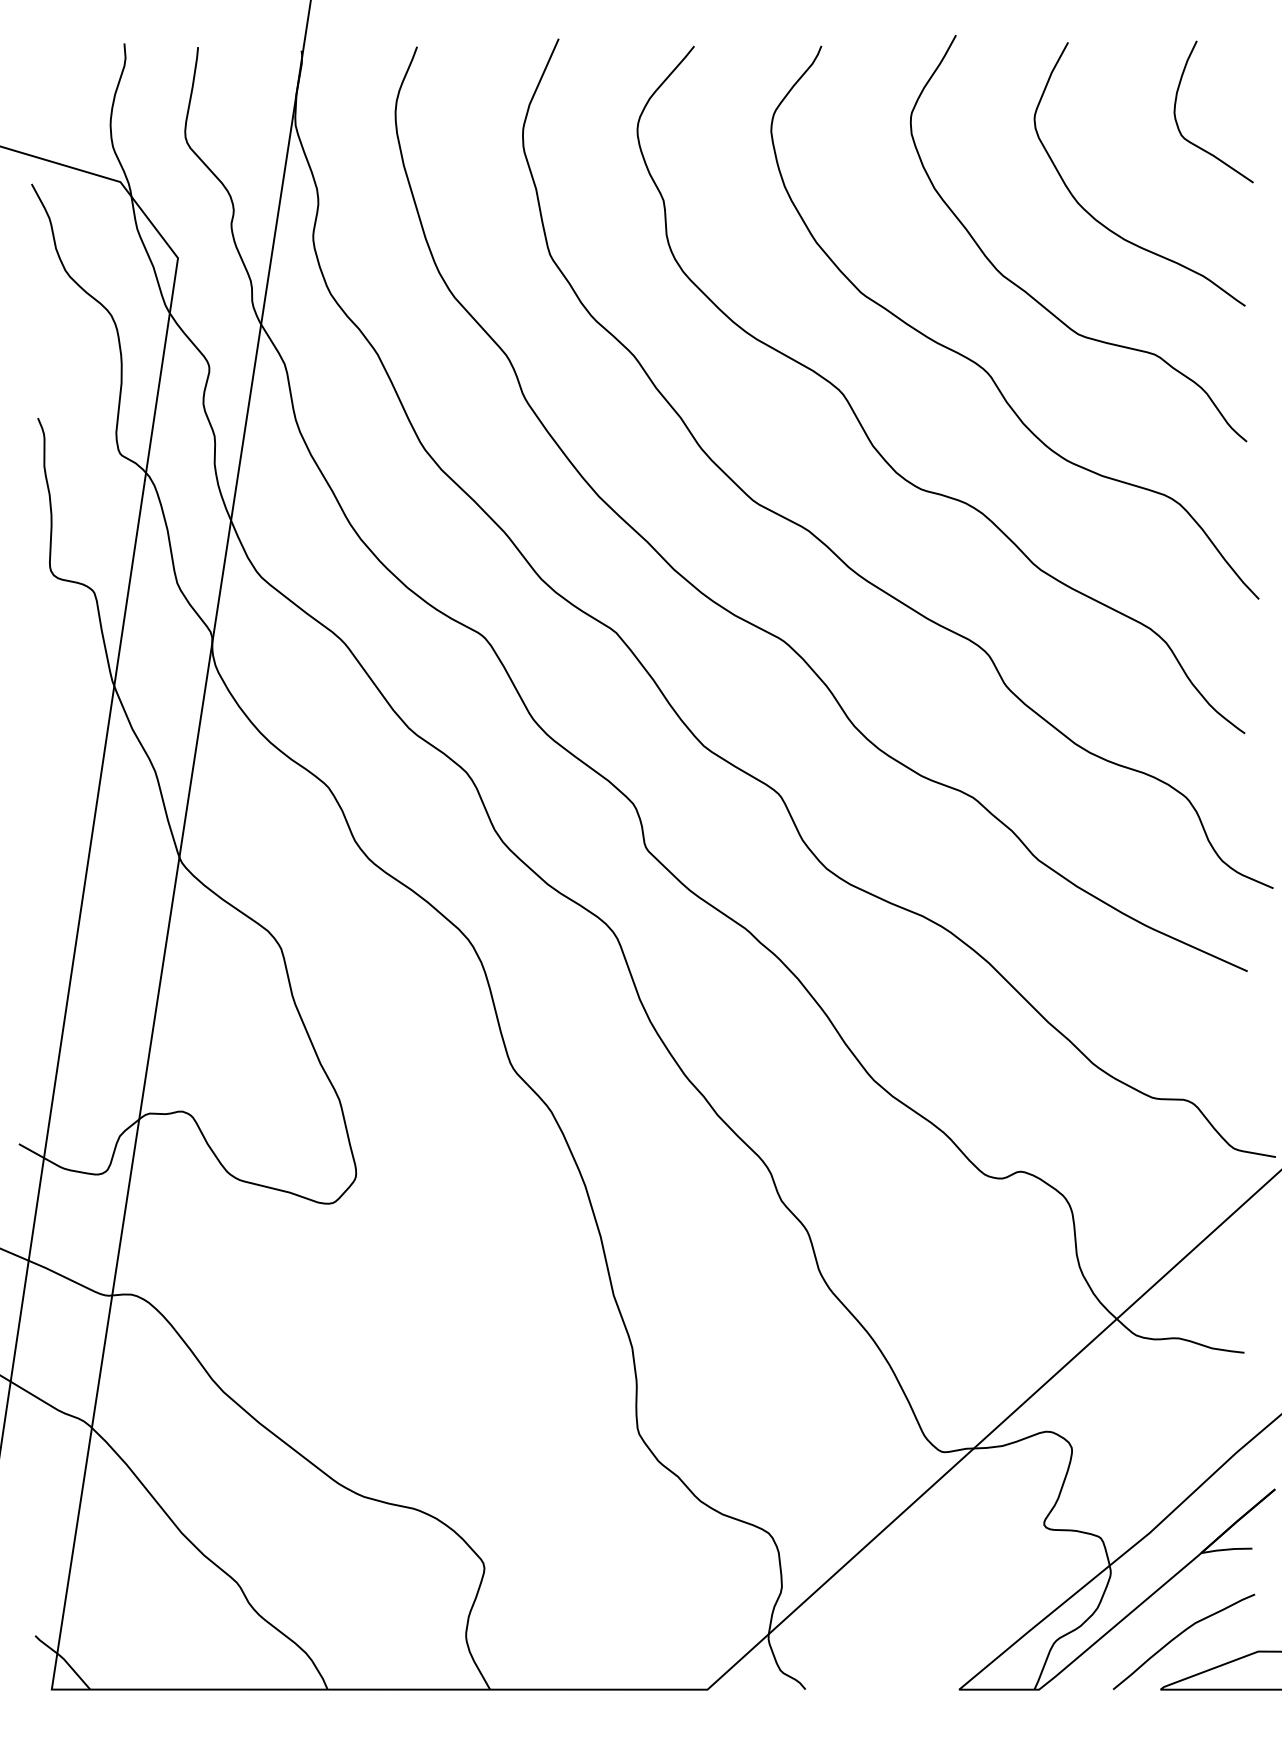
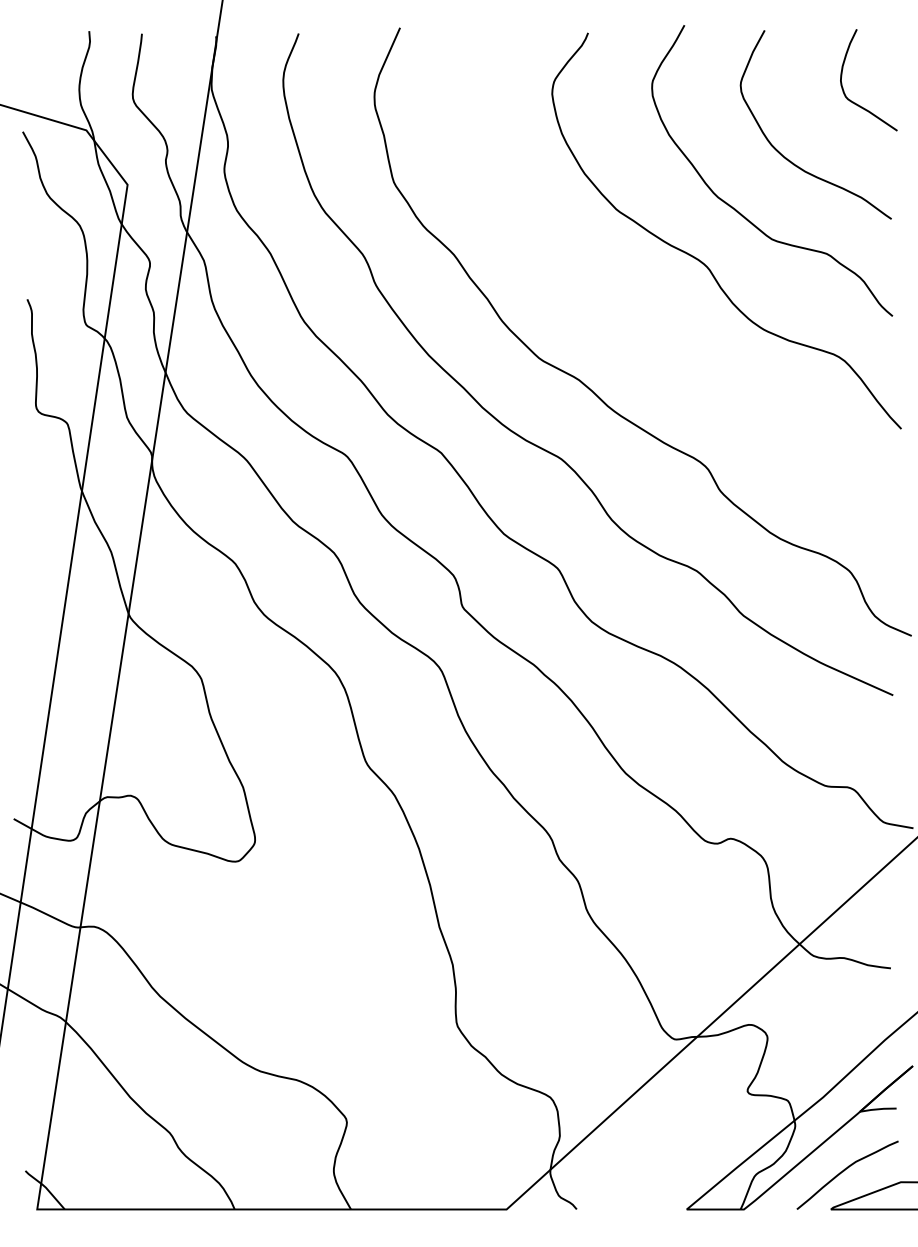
curve: (865, 430) -> (619, 308), removed

